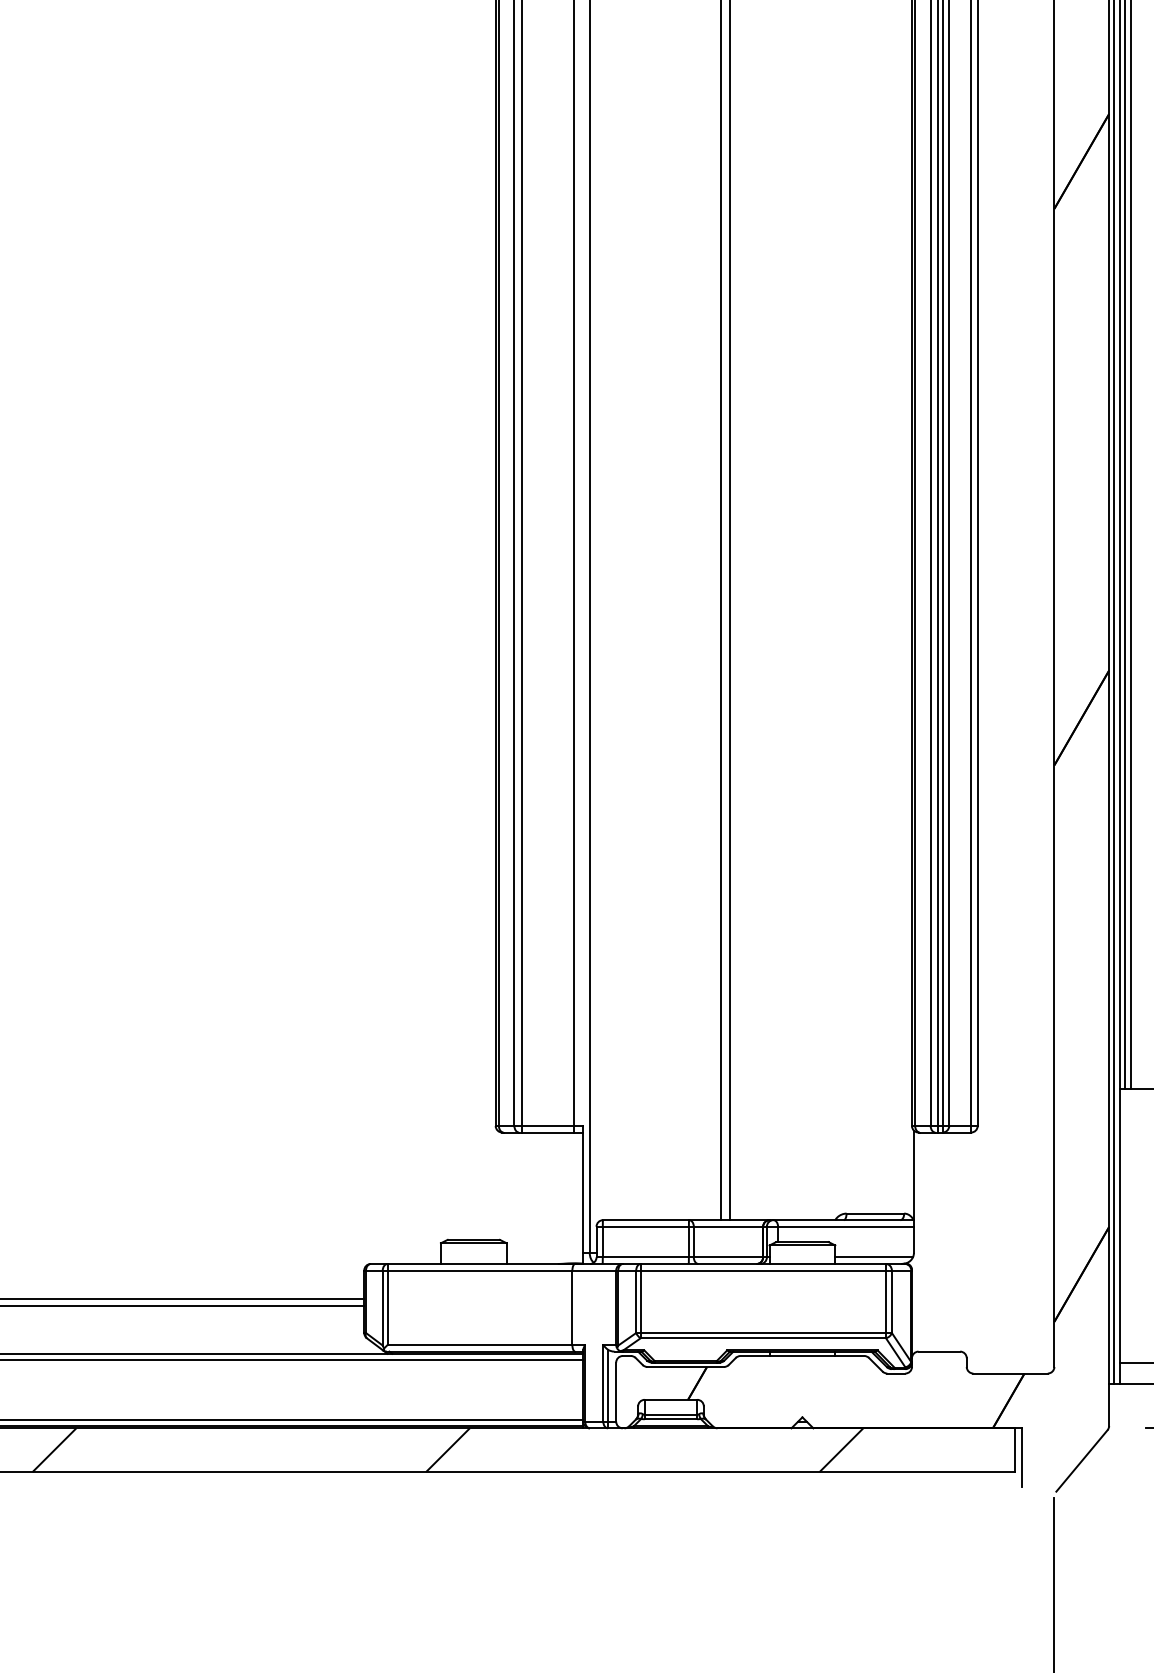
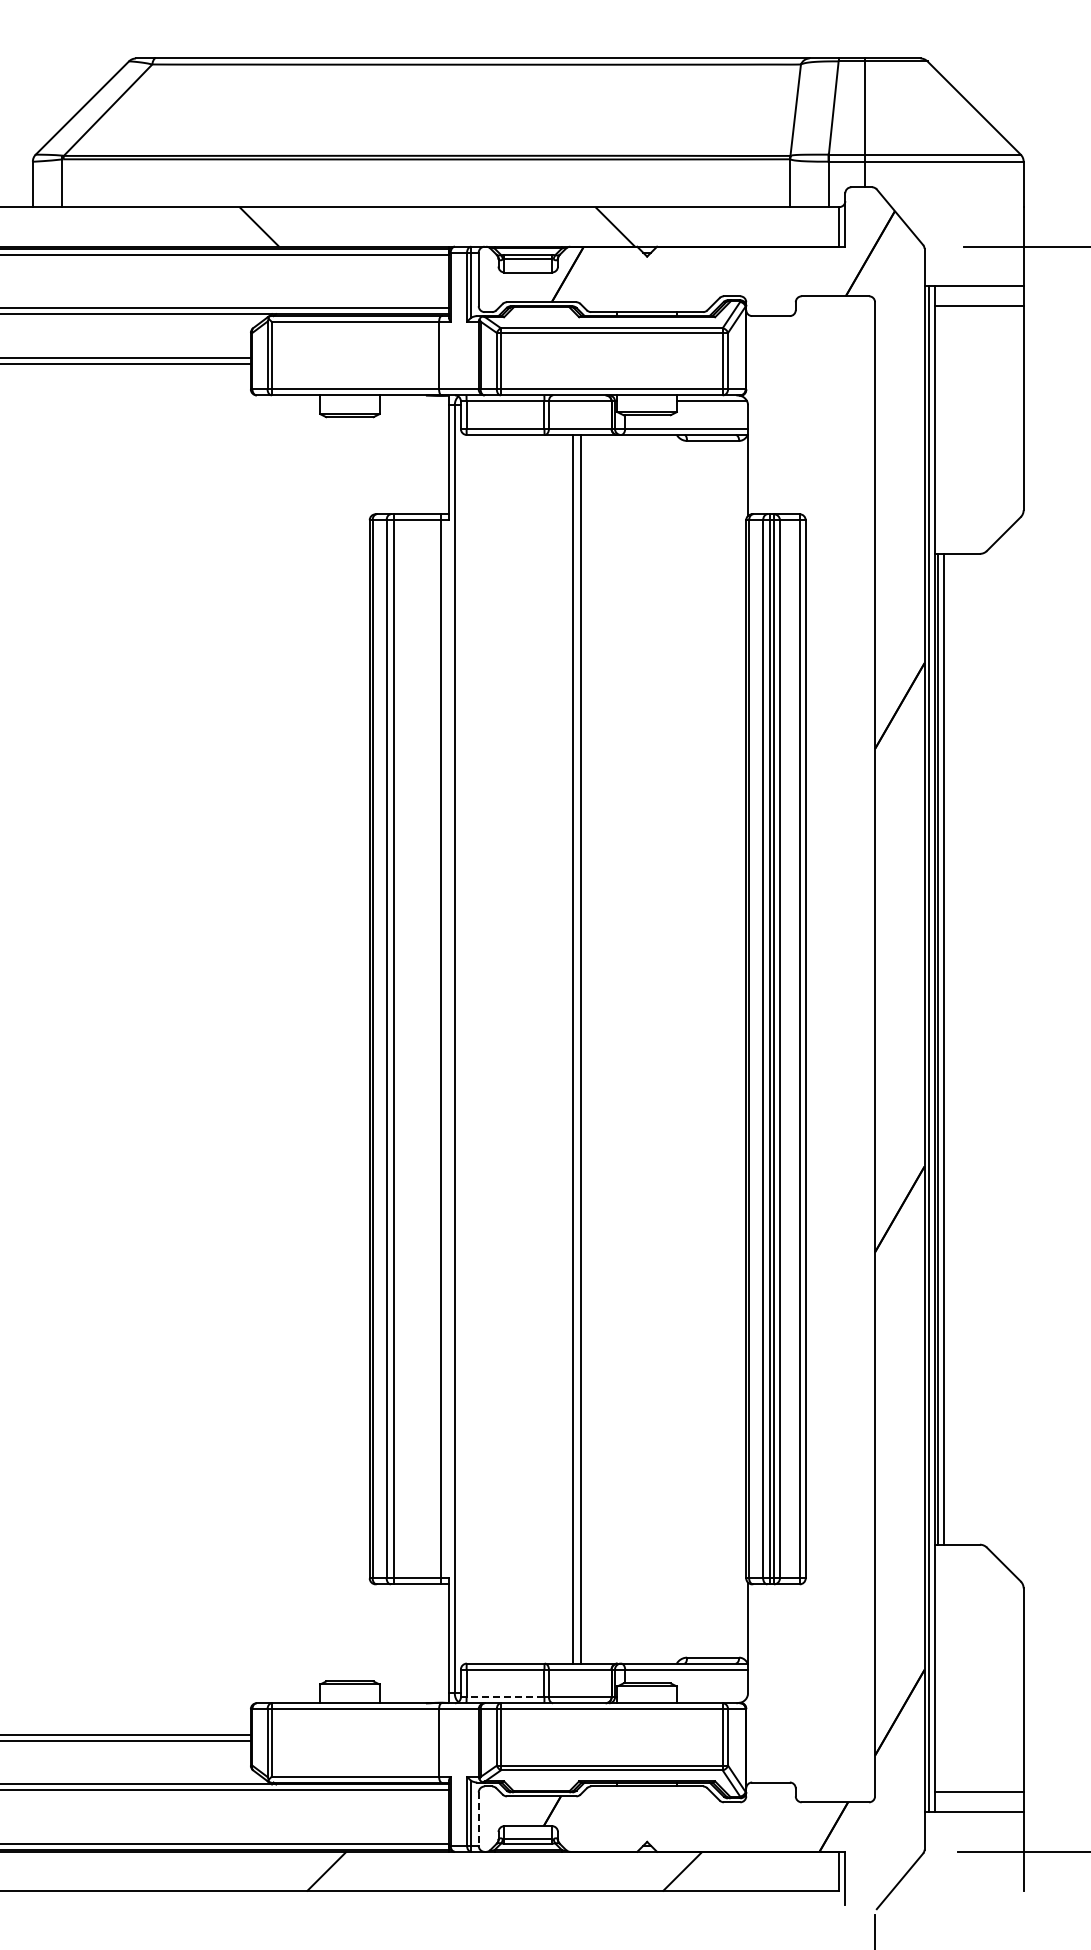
line: (645, 1257) -> (505, 1697), solid -> dashed
line: (873, 1257) -> (711, 1697), removed
line: (615, 1392) -> (478, 1819), solid -> dashed

